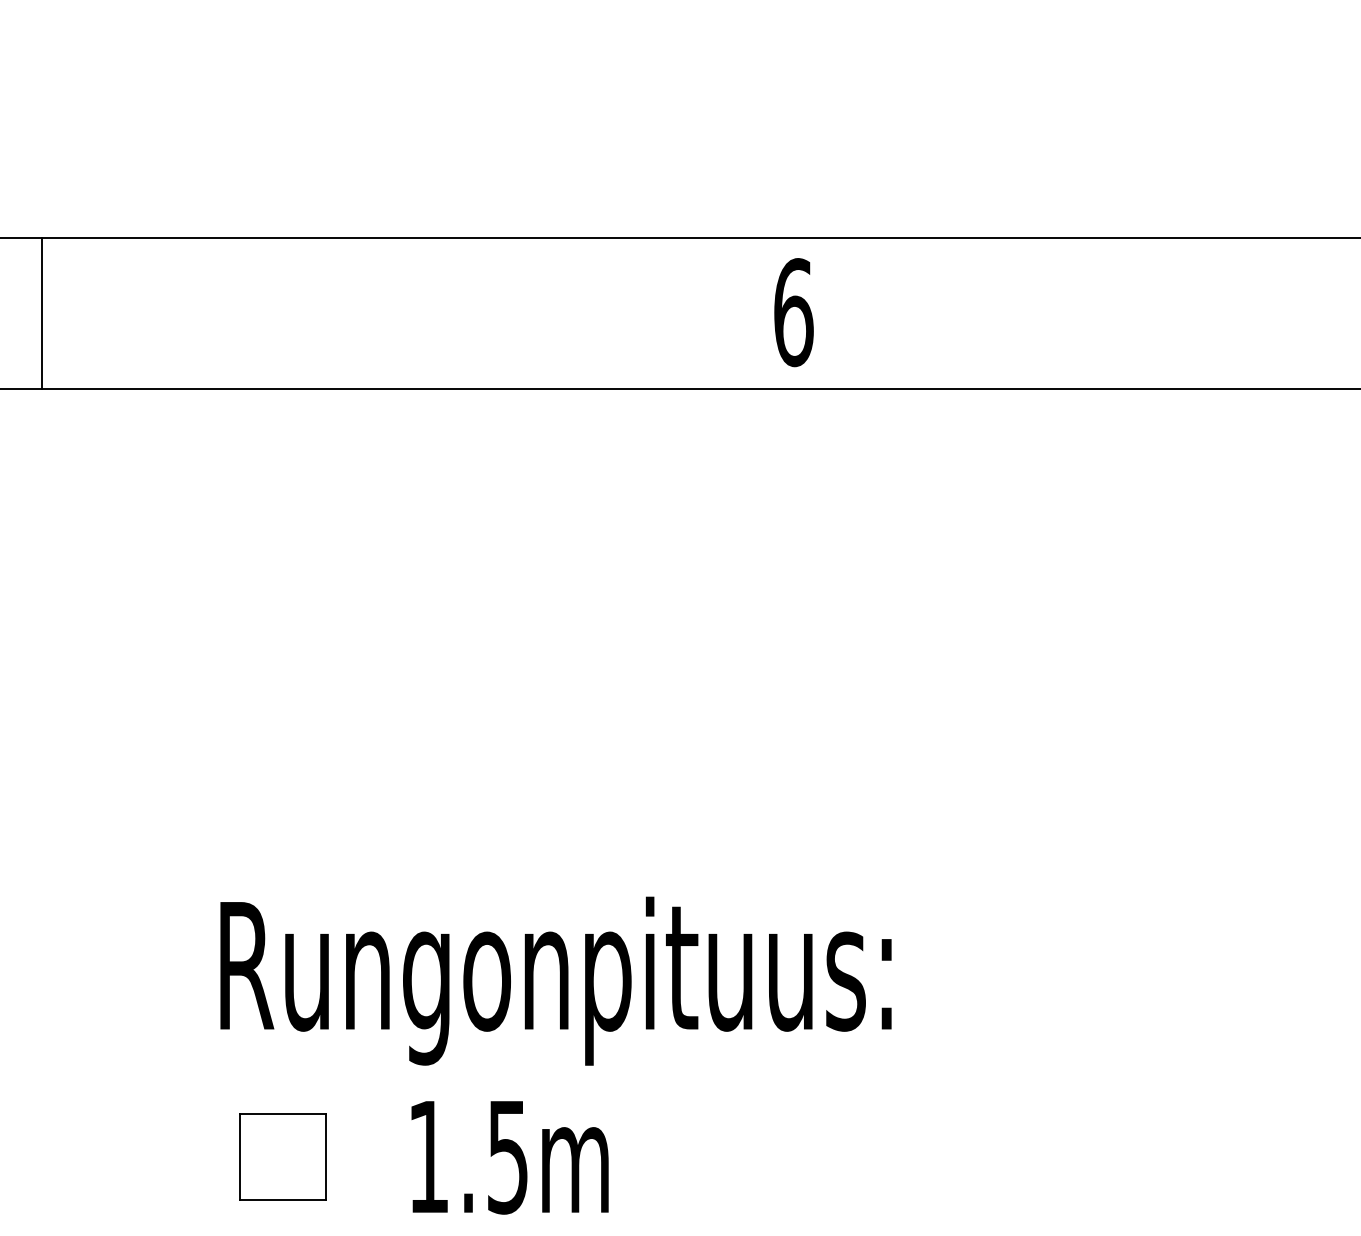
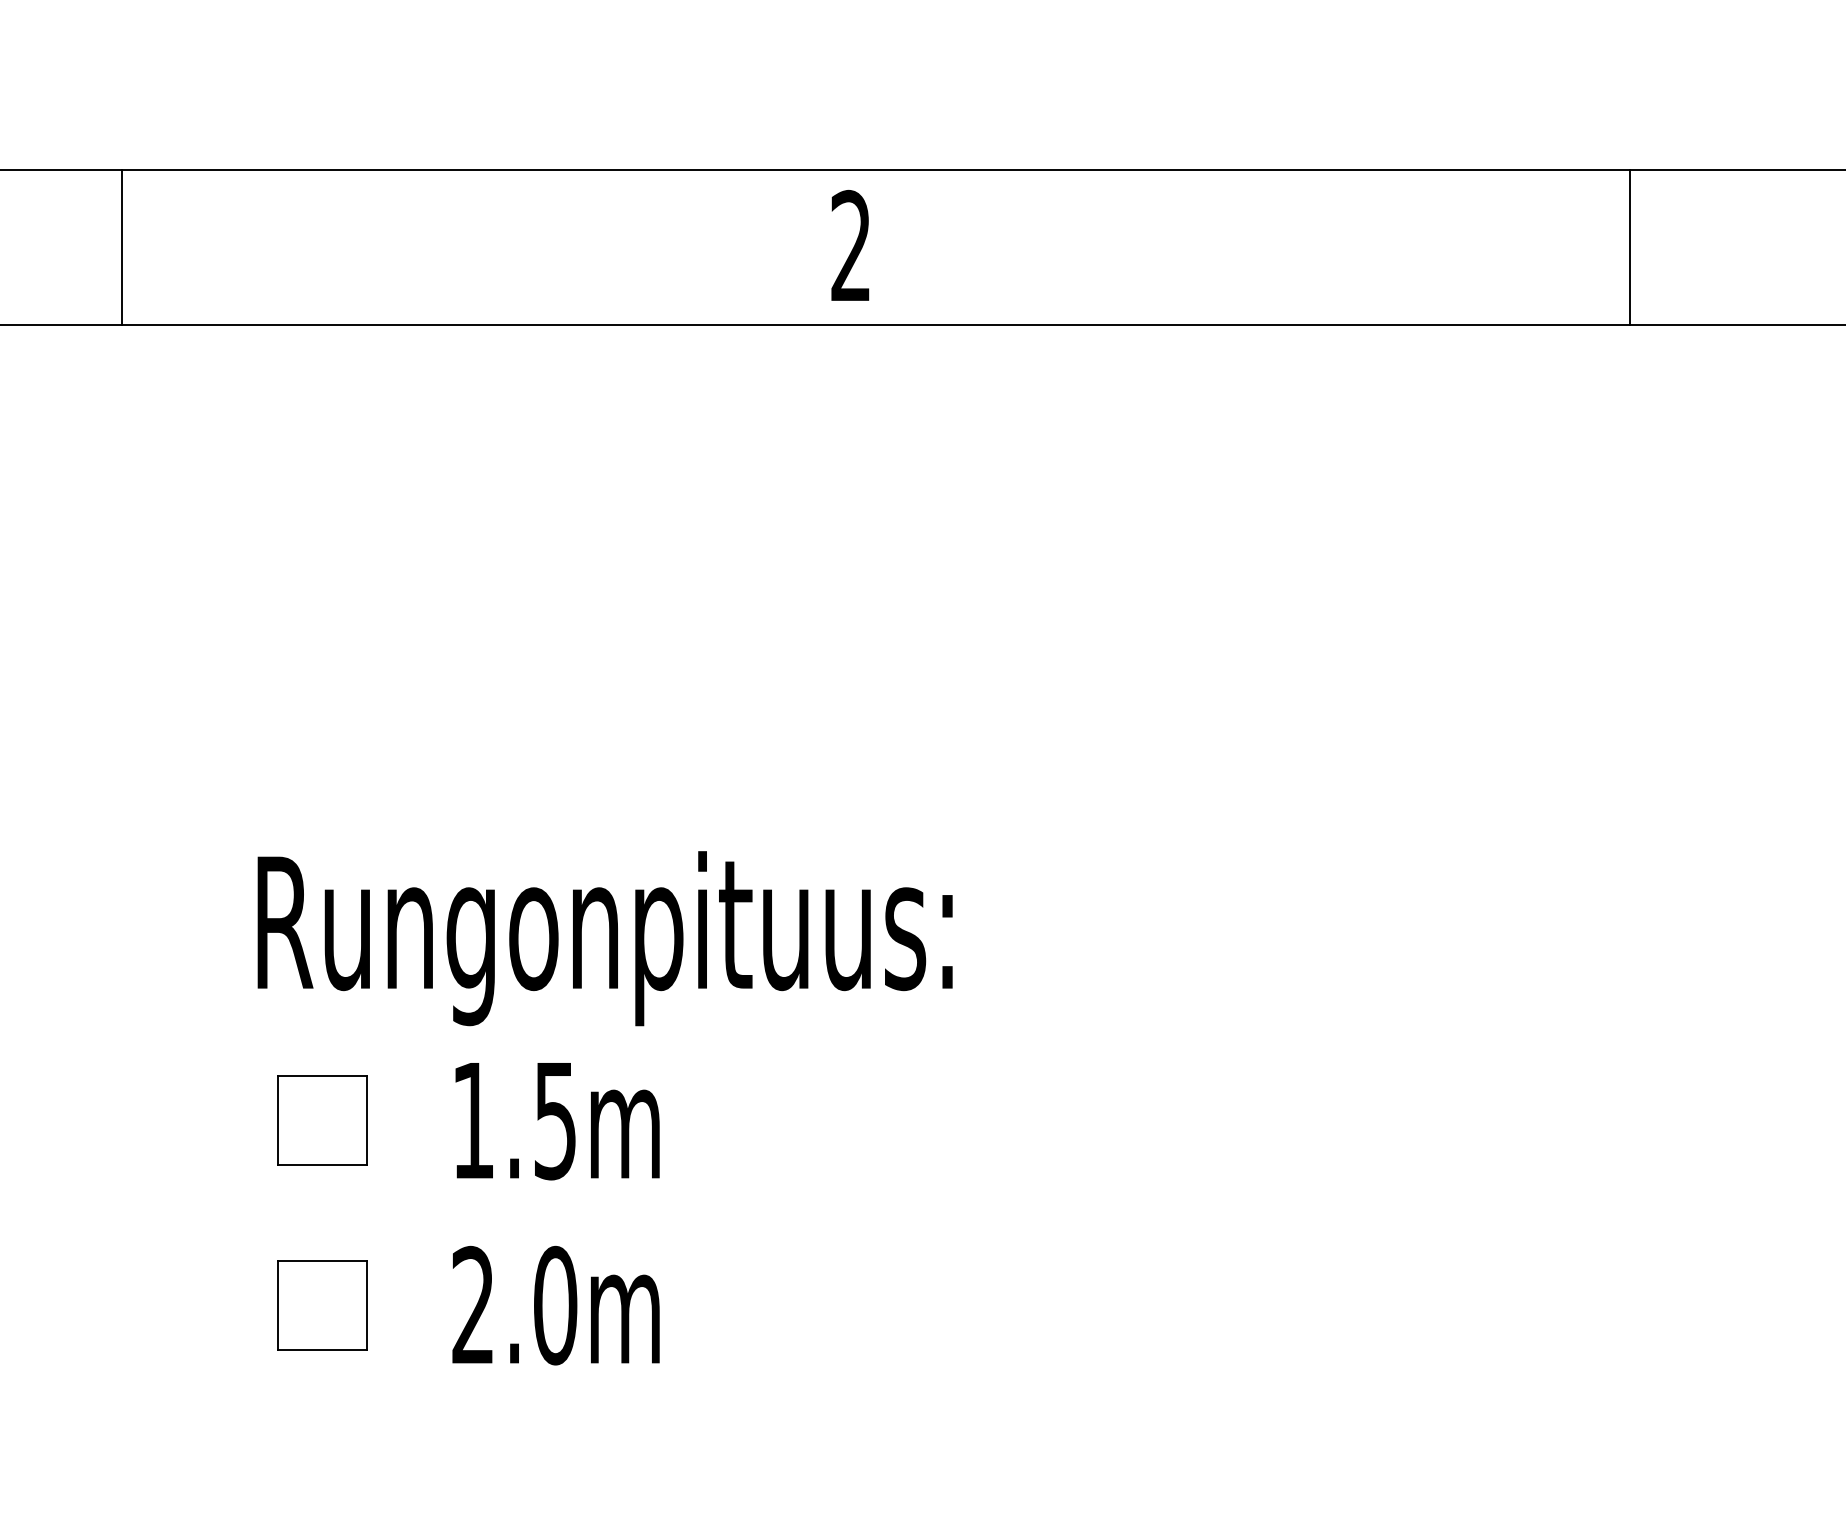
text: (793, 311) -> (851, 245), 6 -> 2
line: (41, 313) -> (121, 247), moved

